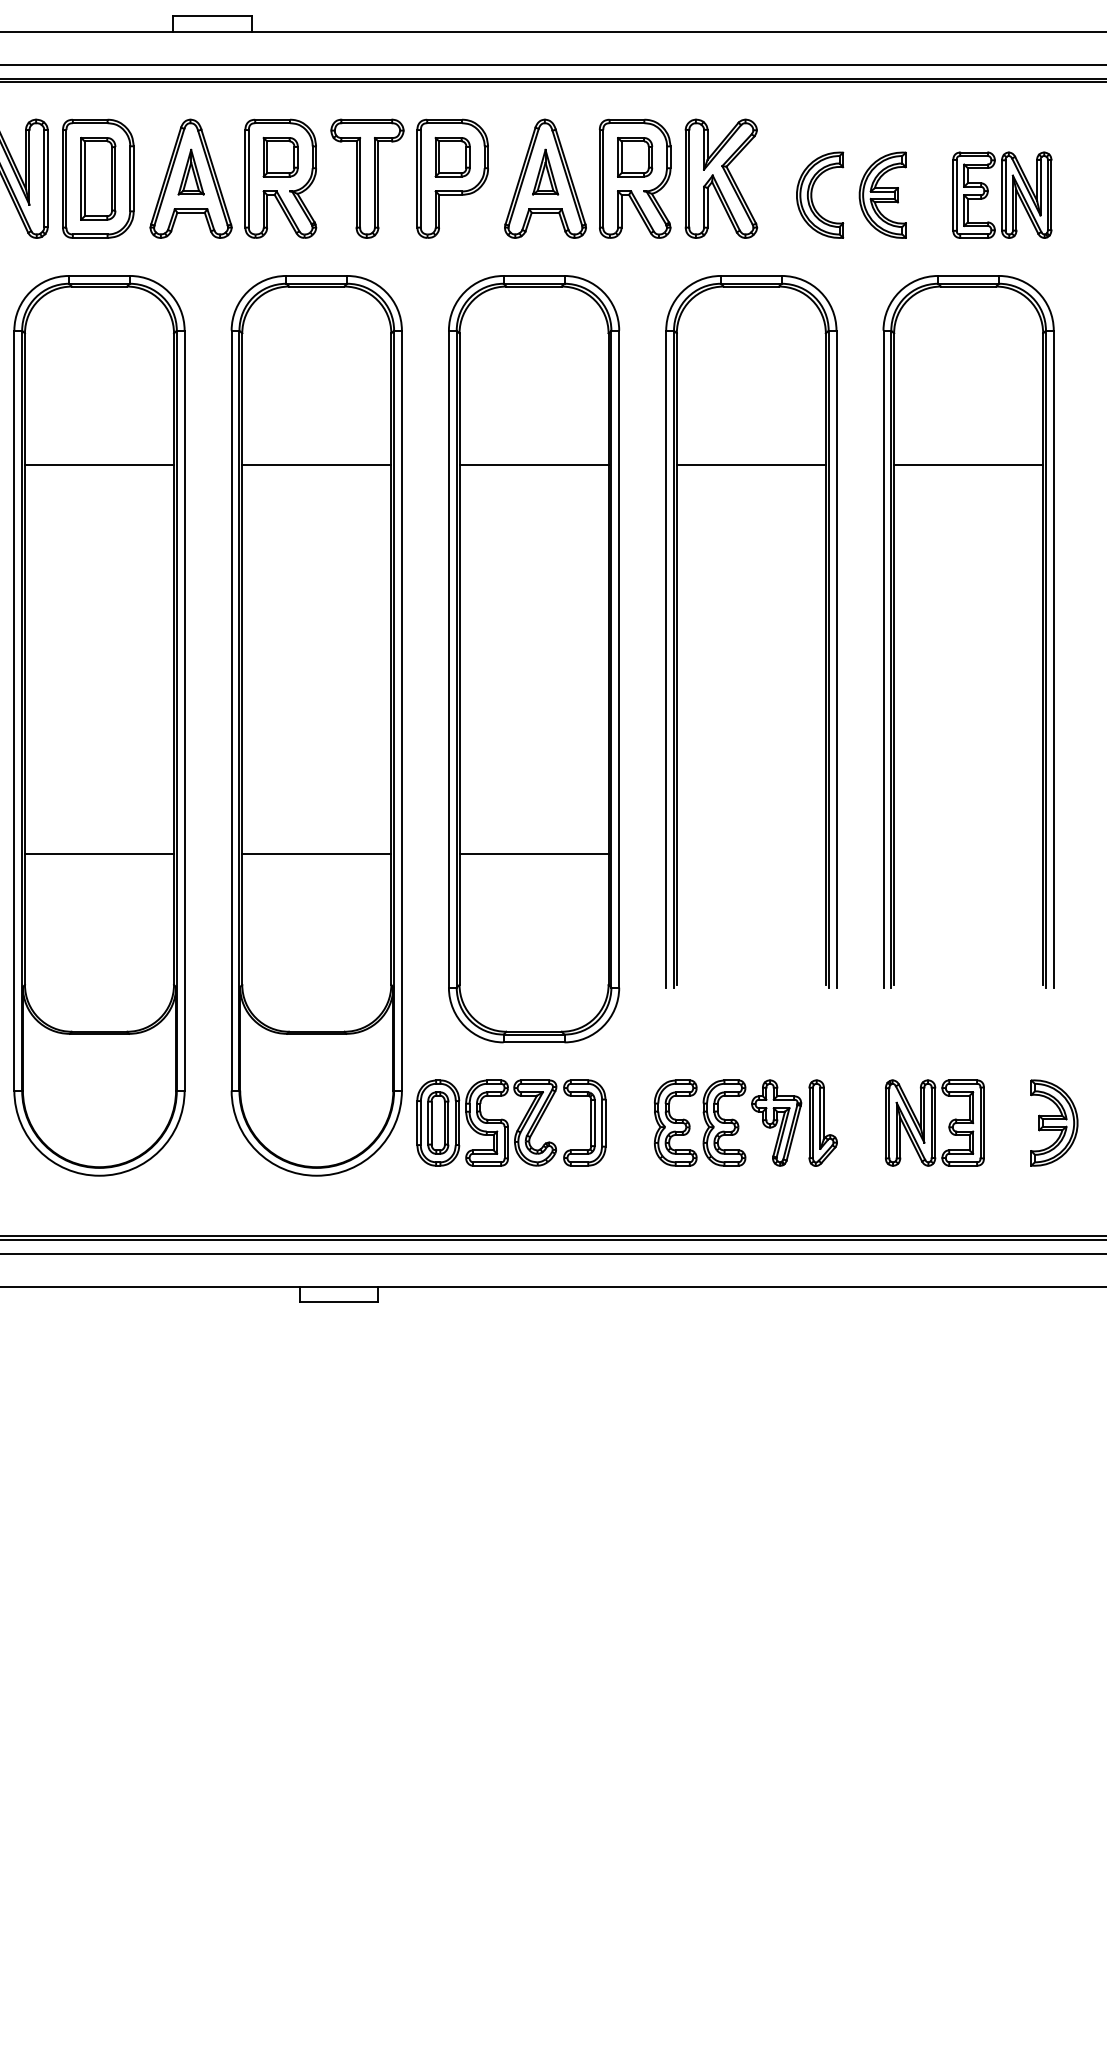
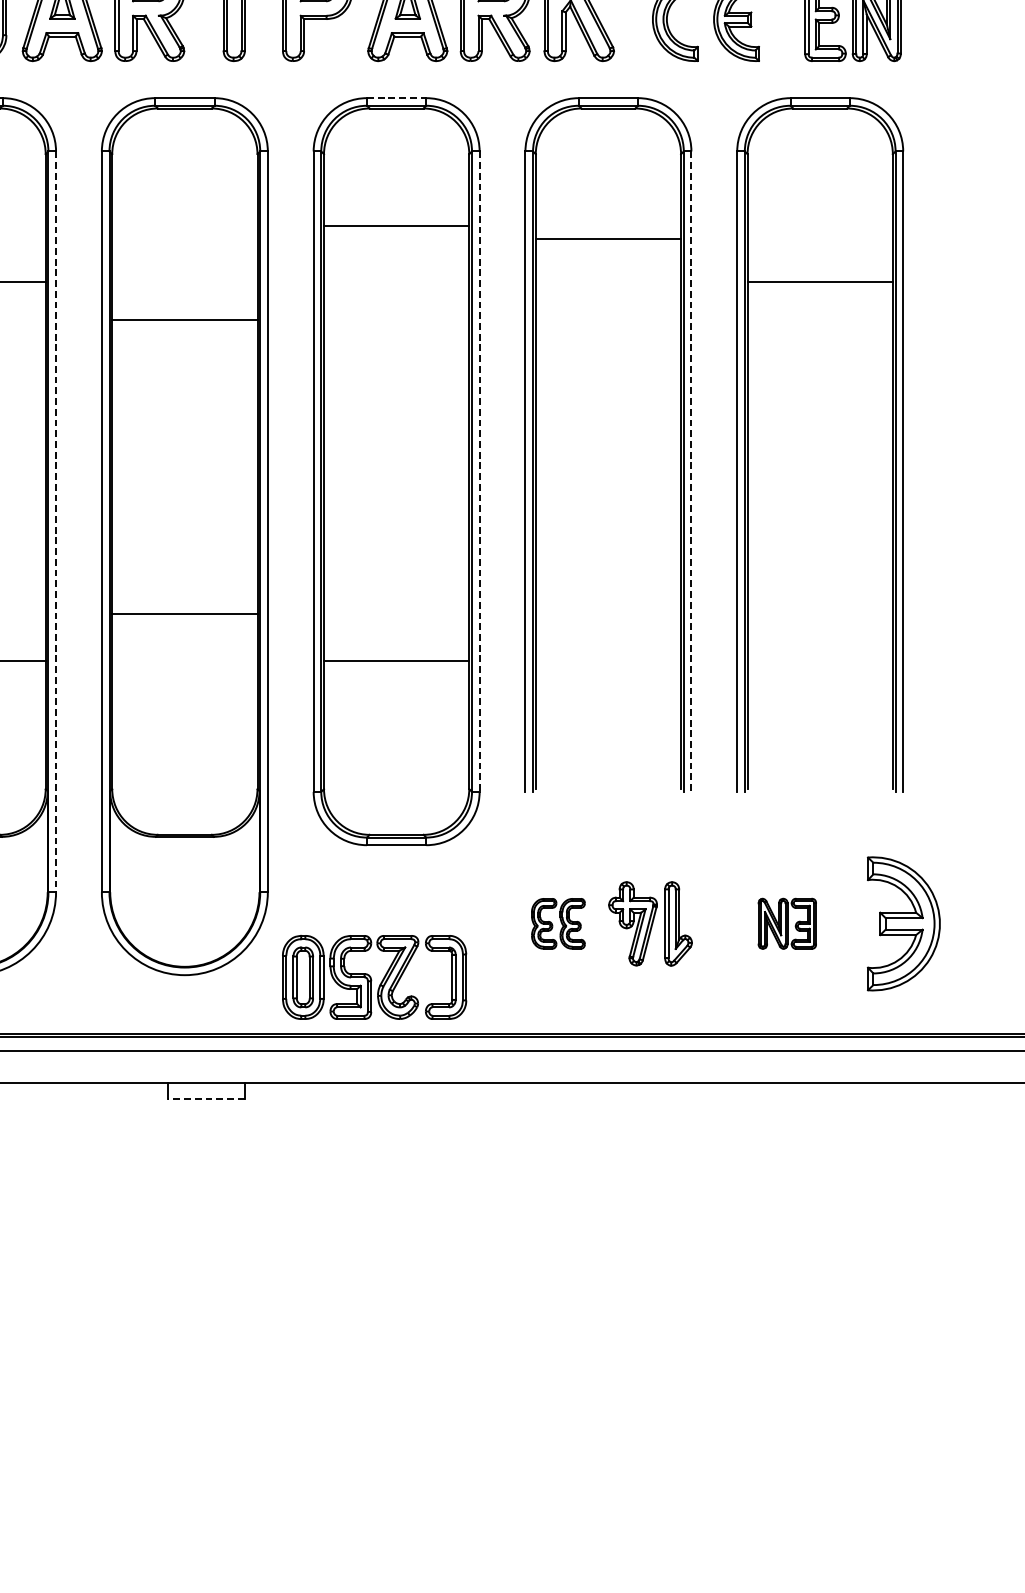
line: (534, 275) -> (397, 97), solid -> dashed
line: (316, 464) -> (184, 319), moved
line: (533, 464) -> (396, 225), moved
line: (750, 464) -> (607, 239), moved
line: (619, 659) -> (479, 471), solid -> dashed
line: (836, 659) -> (691, 471), solid -> dashed
line: (184, 710) -> (55, 521), solid -> dashed
line: (316, 853) -> (184, 613), moved
part: (511, 1122) -> (374, 976), moved
part: (699, 1122) -> (557, 923), size x0.6
part: (934, 1122) -> (786, 923), size x0.6
part: (1054, 1122) -> (903, 923), size x1.6
line: (338, 1302) -> (206, 1098), solid -> dashed

